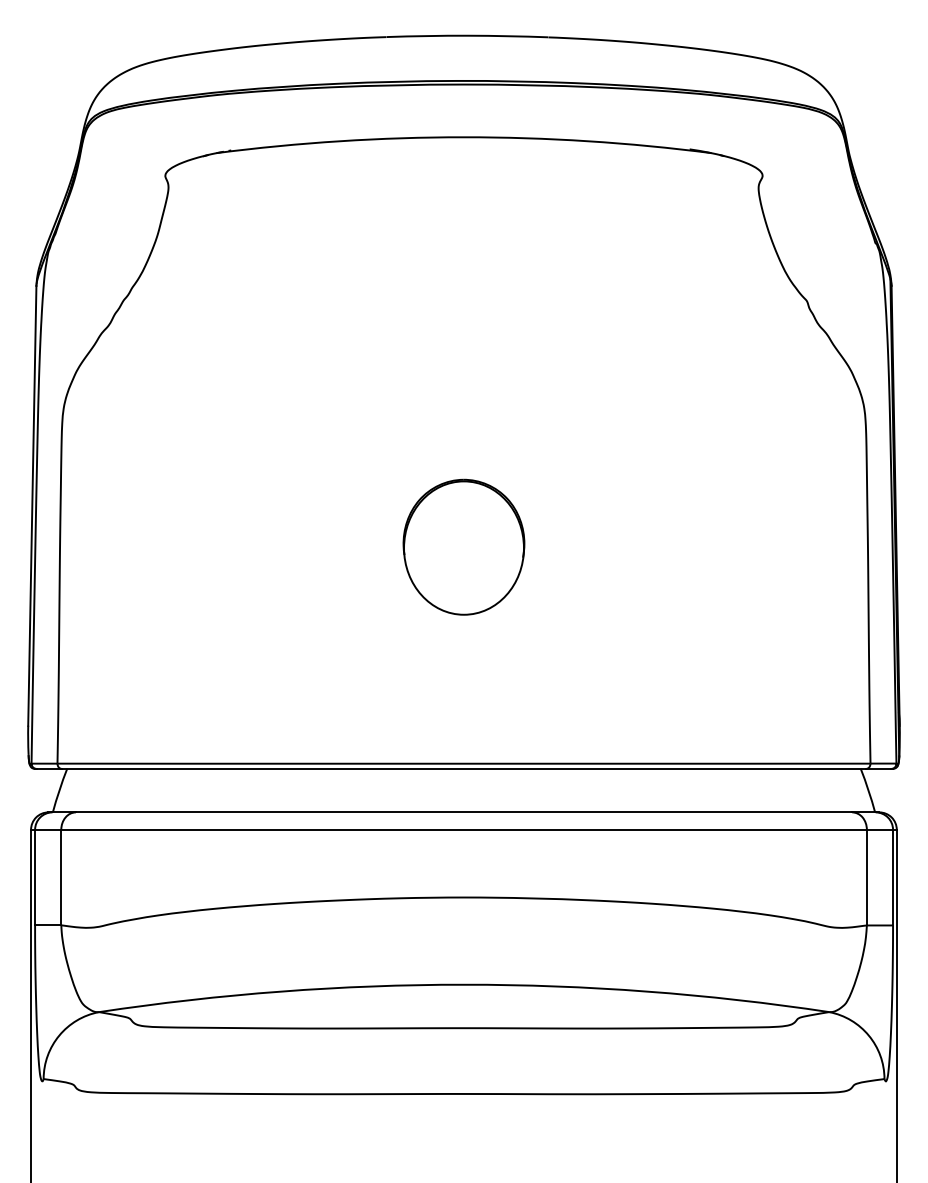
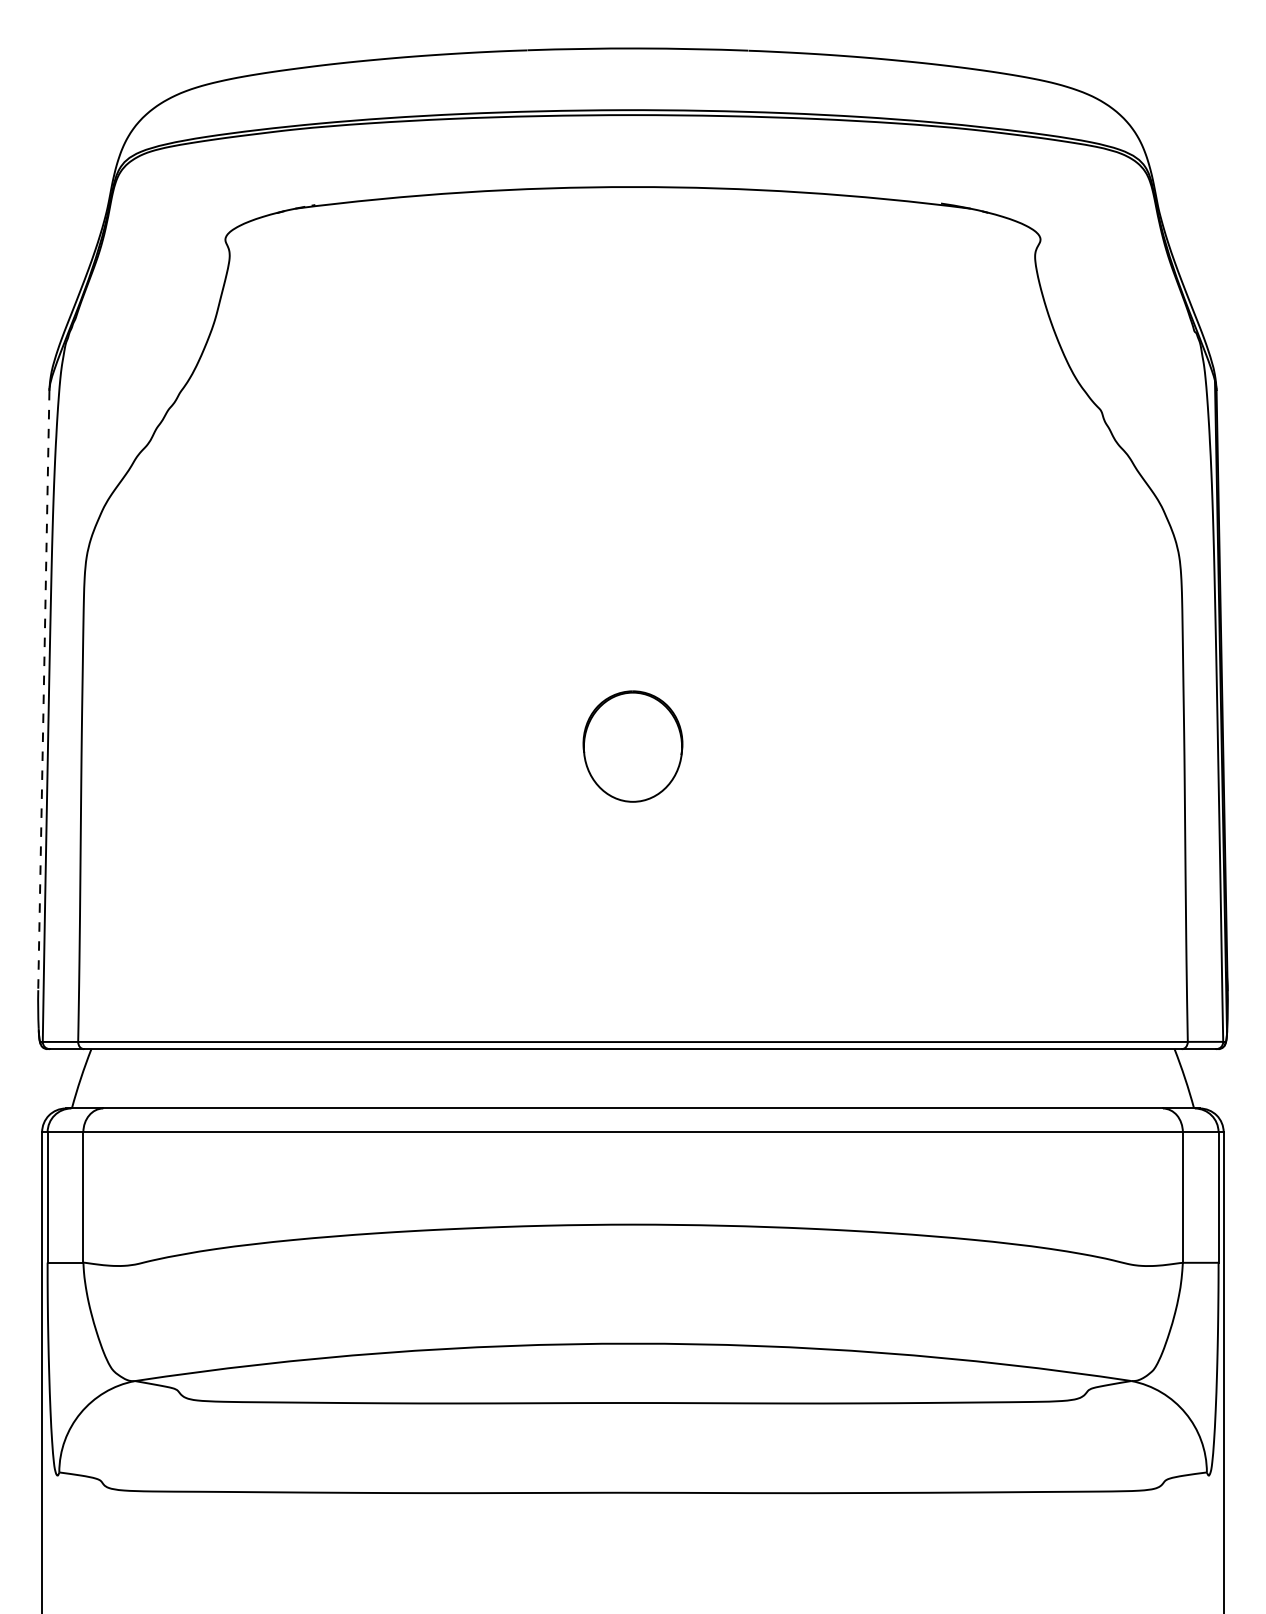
line: (32, 506) -> (43, 690), solid -> dashed
part: (463, 547) -> (632, 746), size x0.6

